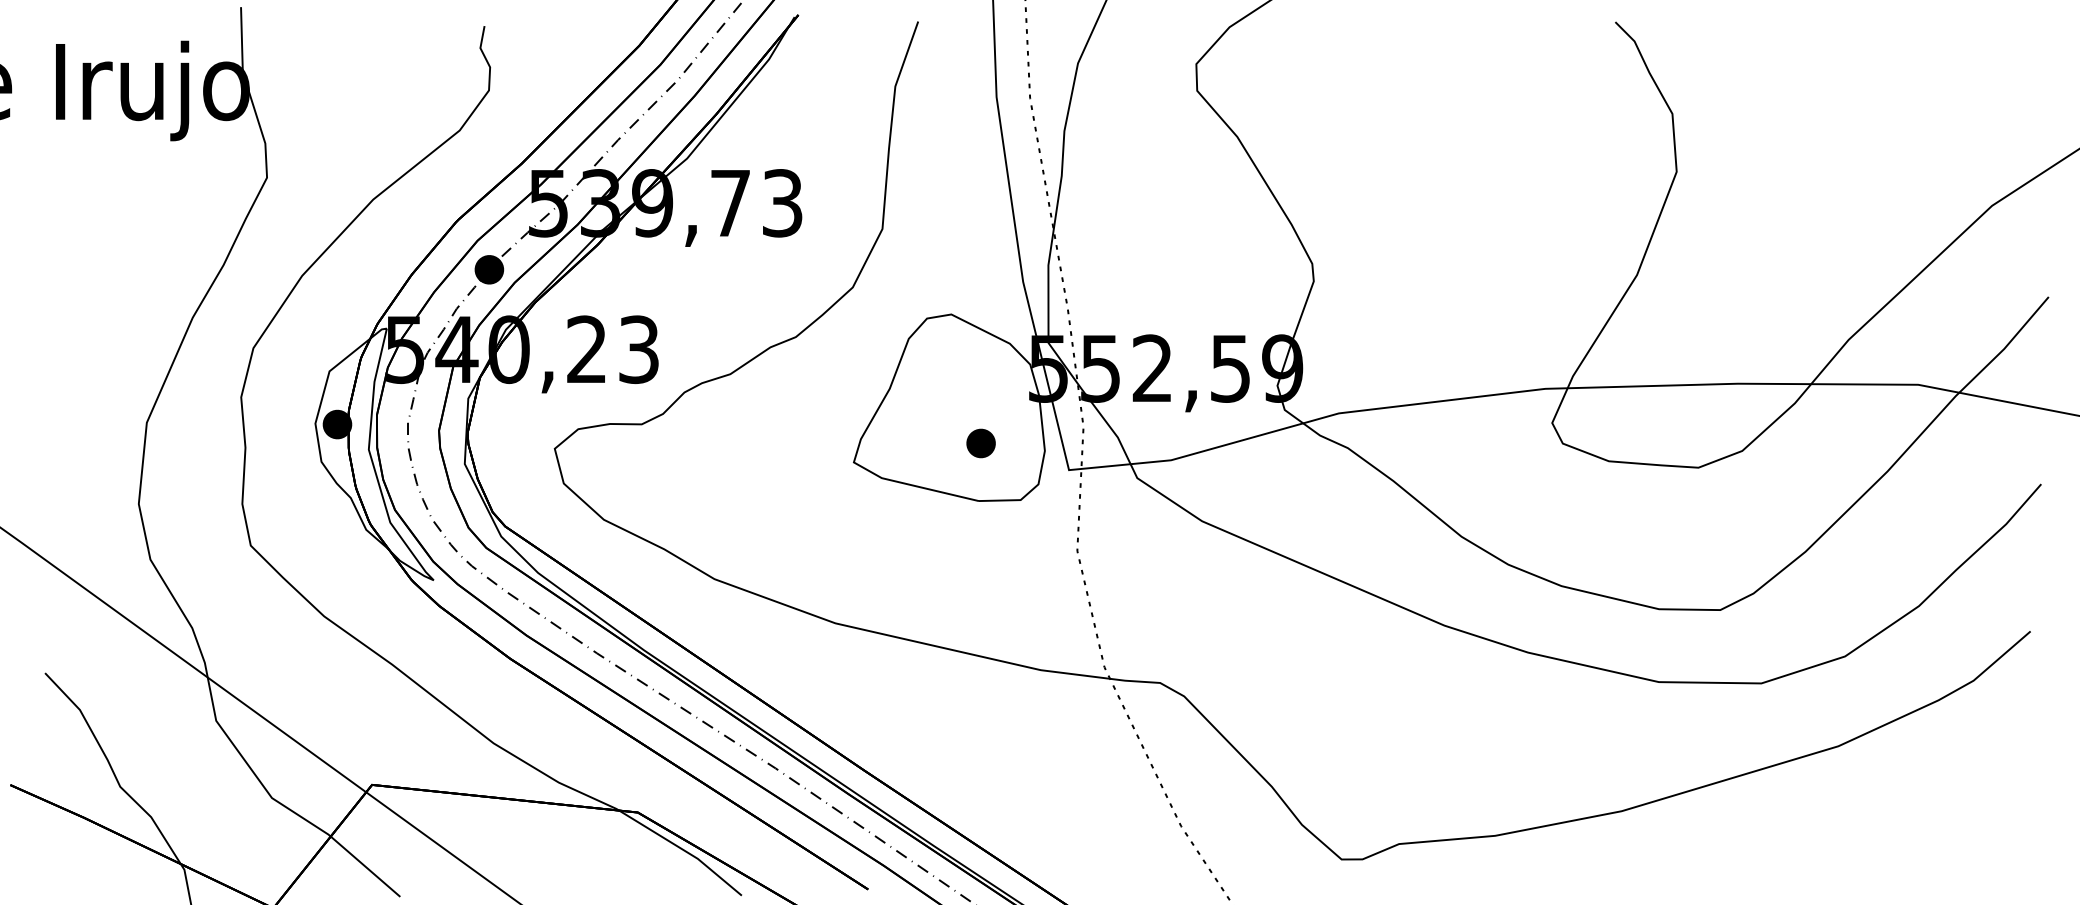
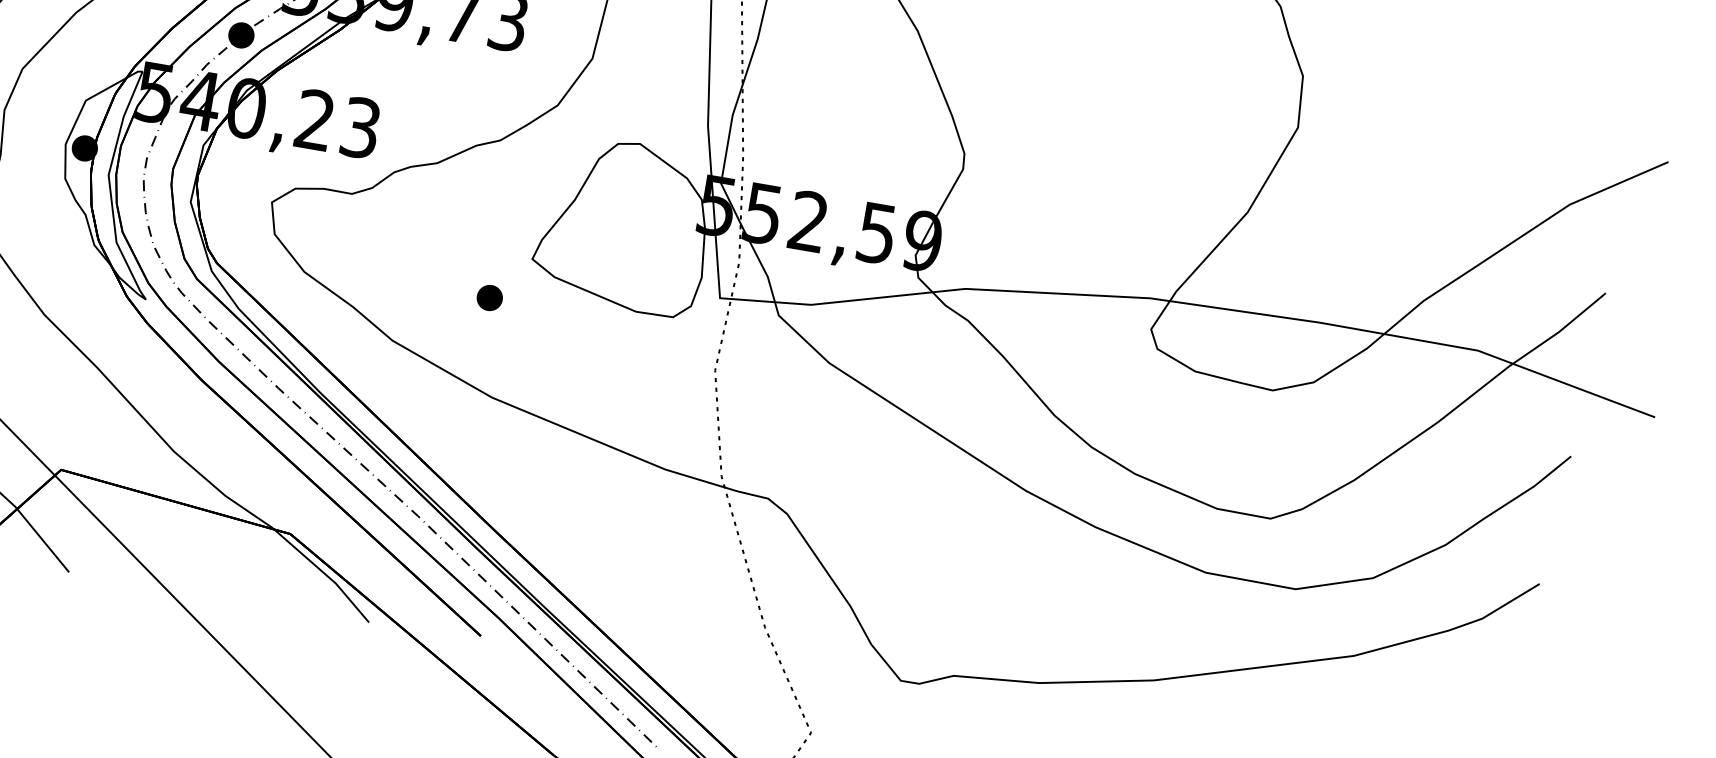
part: (980, 443) -> (489, 297), moved

